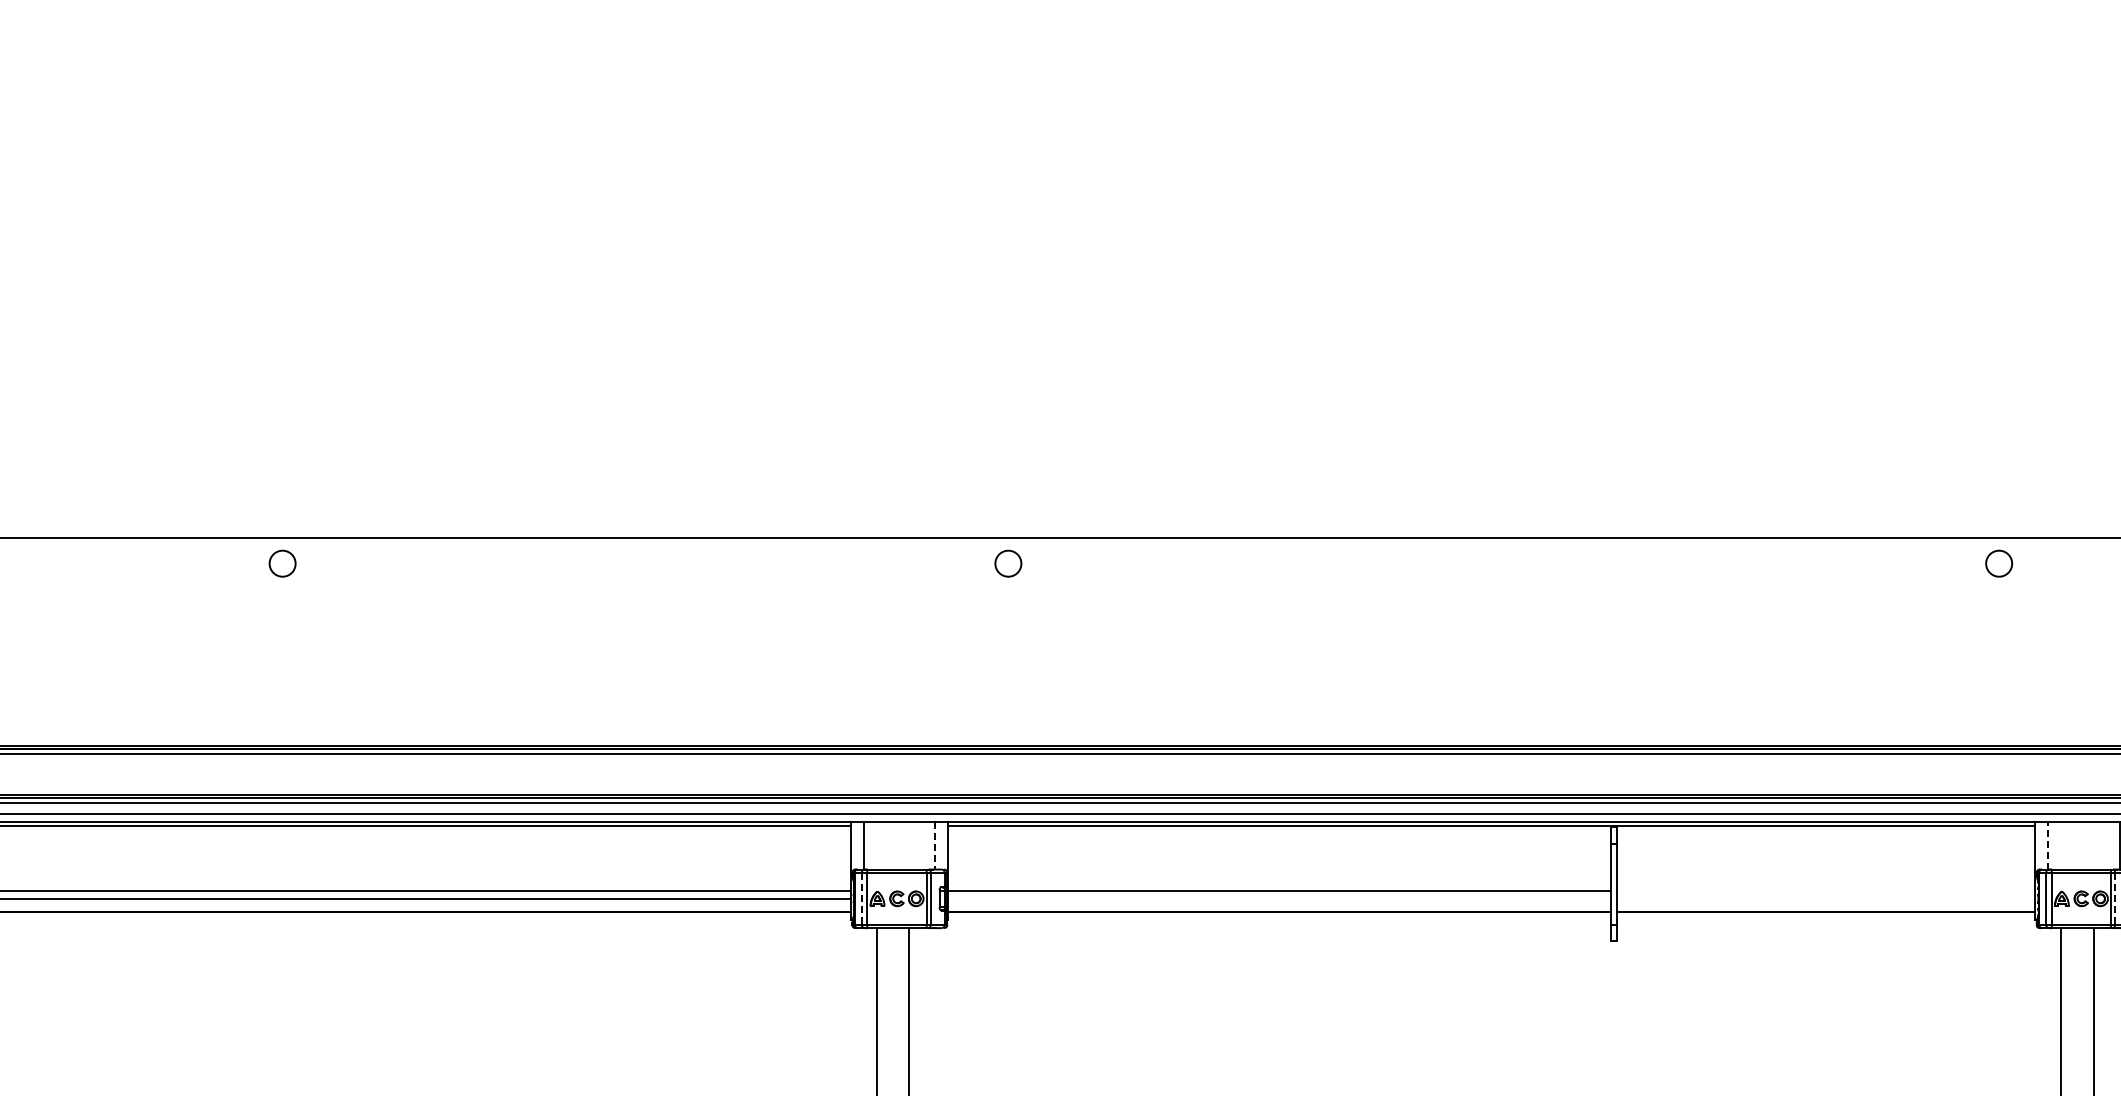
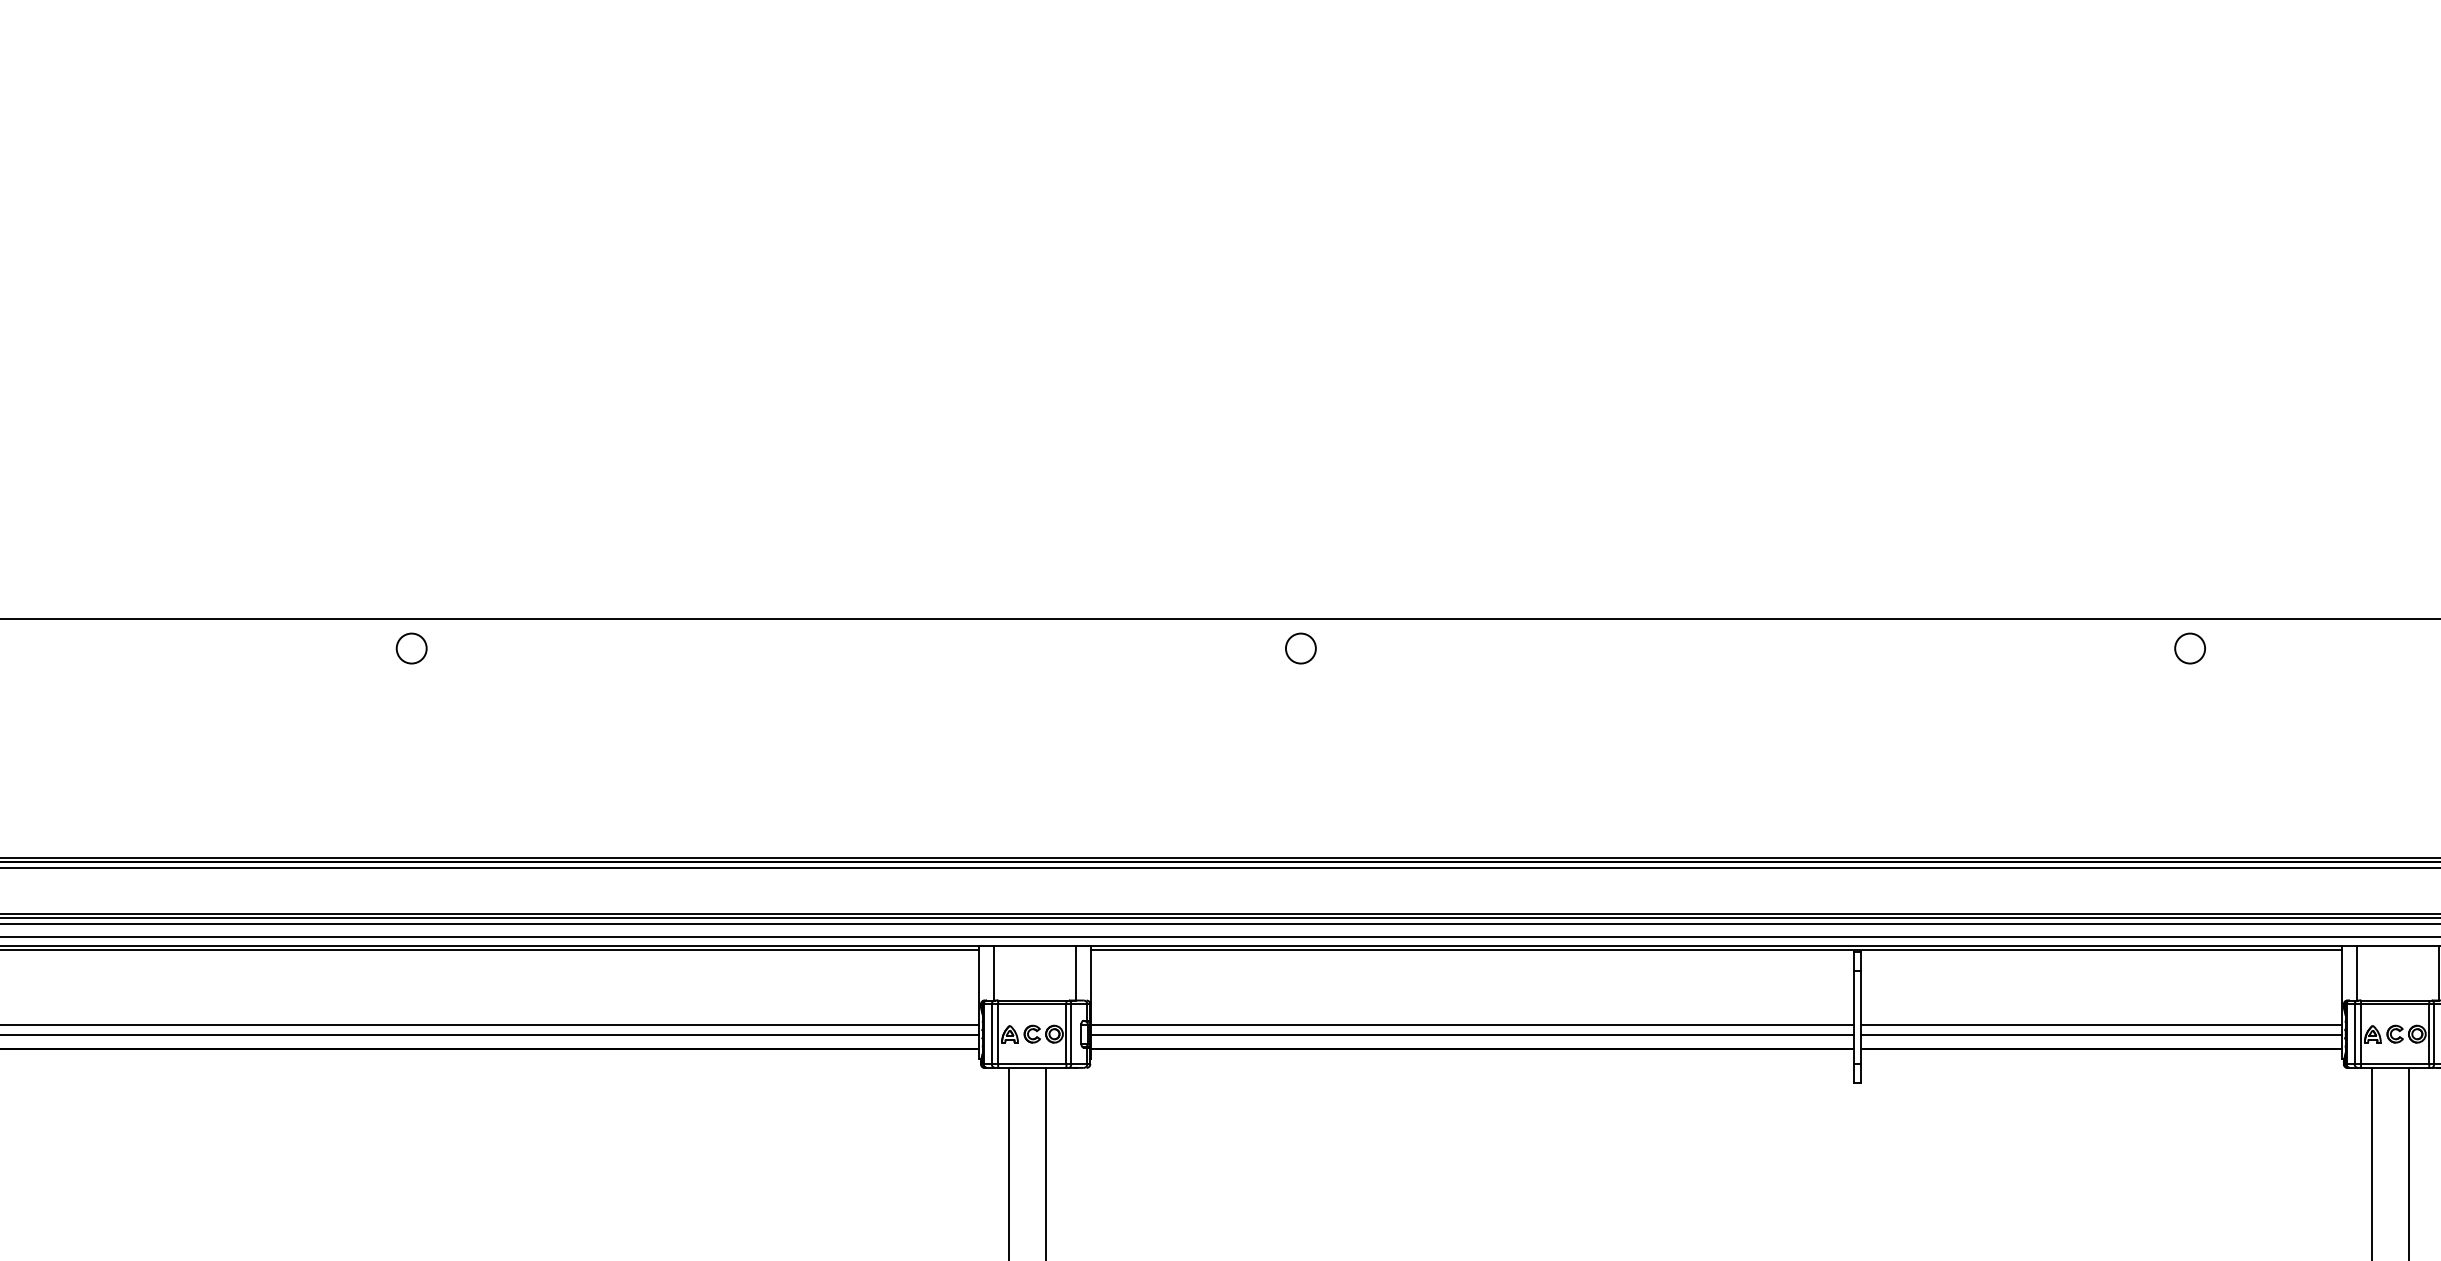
circle: (282, 563) -> (411, 648), moved
circle: (1008, 563) -> (1301, 648), moved
circle: (1999, 563) -> (2190, 648), moved
line: (935, 845) -> (1076, 972), dashed -> solid
line: (2047, 845) -> (2356, 972), dashed -> solid
line: (1825, 891) -> (2100, 1025), added
line: (861, 899) -> (991, 1034), dashed -> solid
line: (1279, 899) -> (1472, 1034), added
line: (1825, 899) -> (2100, 1034), added
line: (2115, 899) -> (2434, 1034), dashed -> solid

